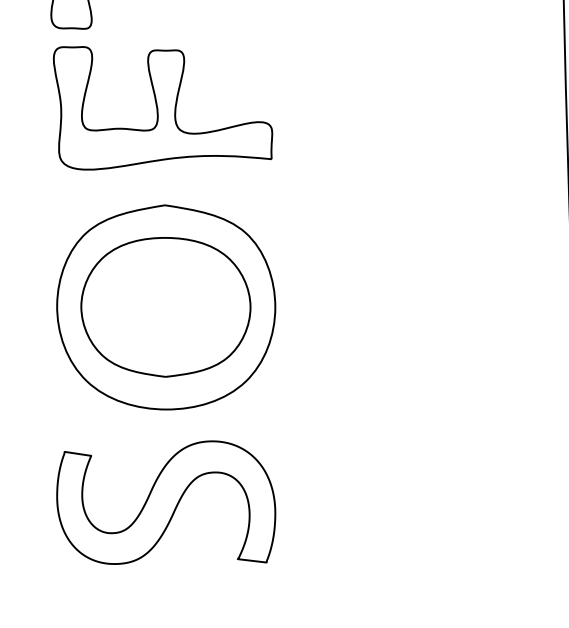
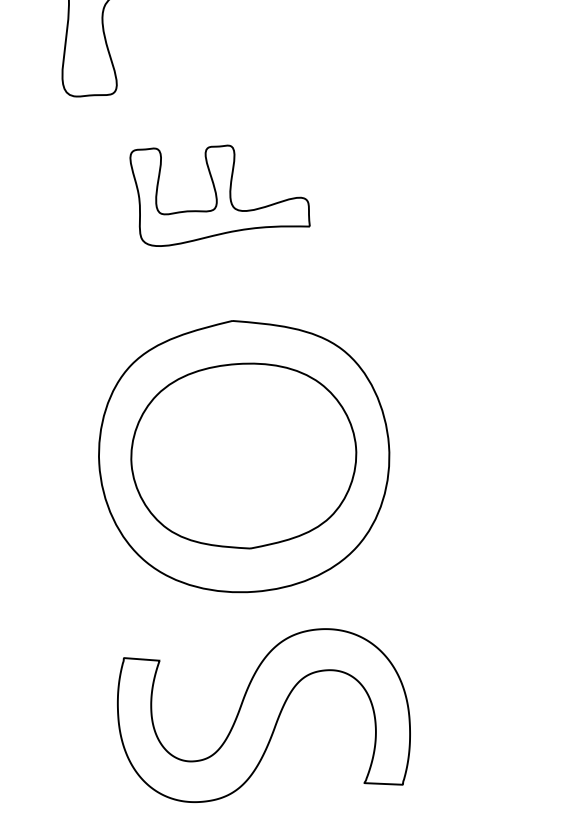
part: (163, 108) -> (220, 192), size x0.6

